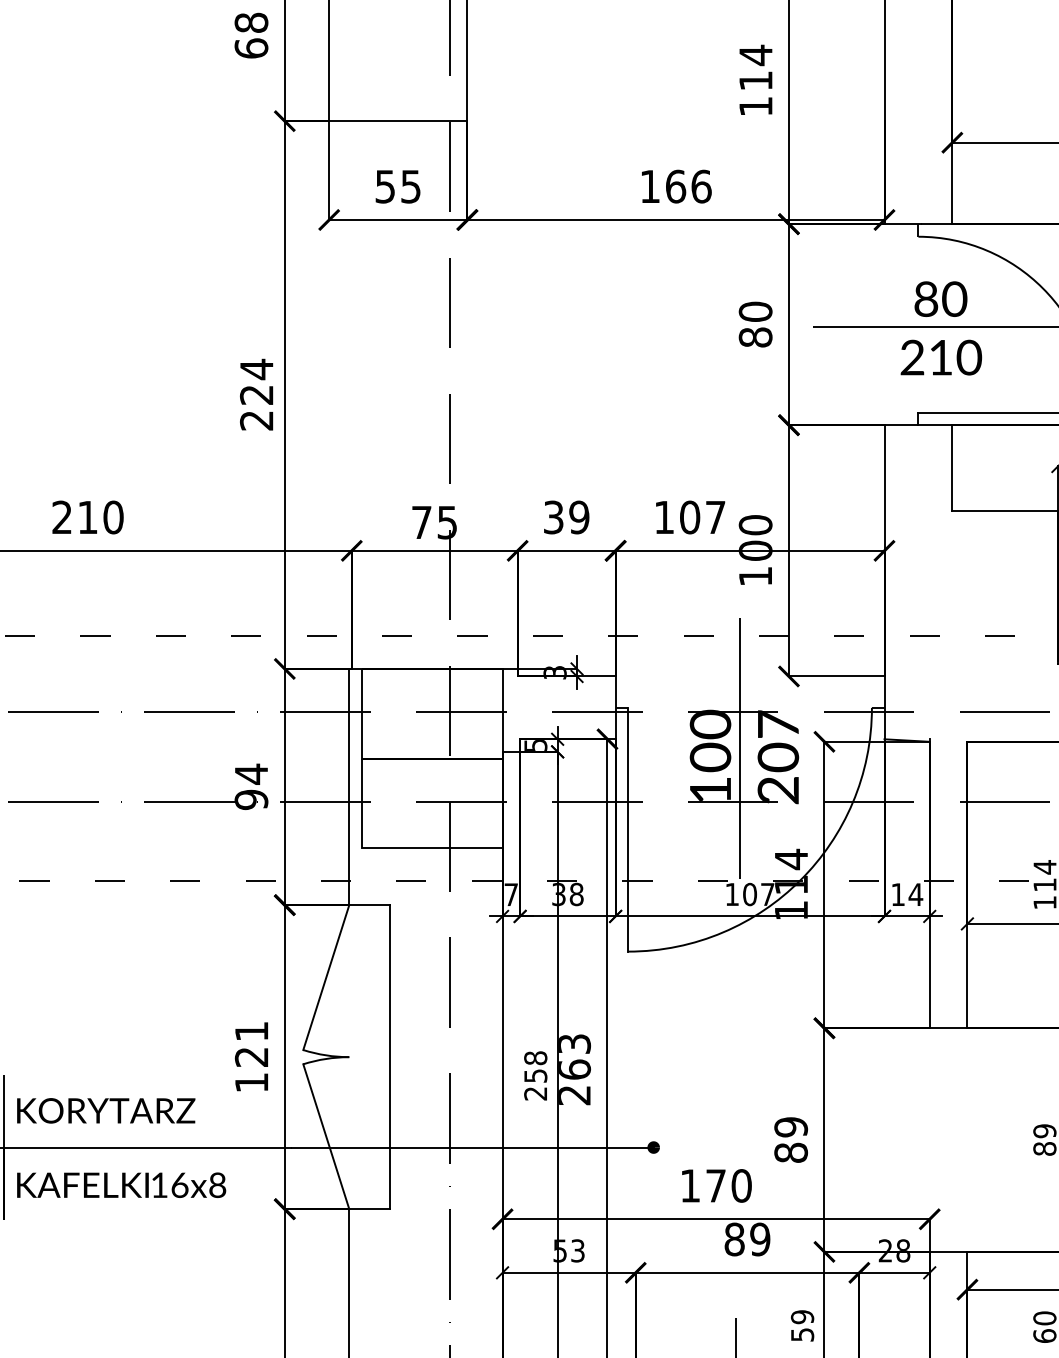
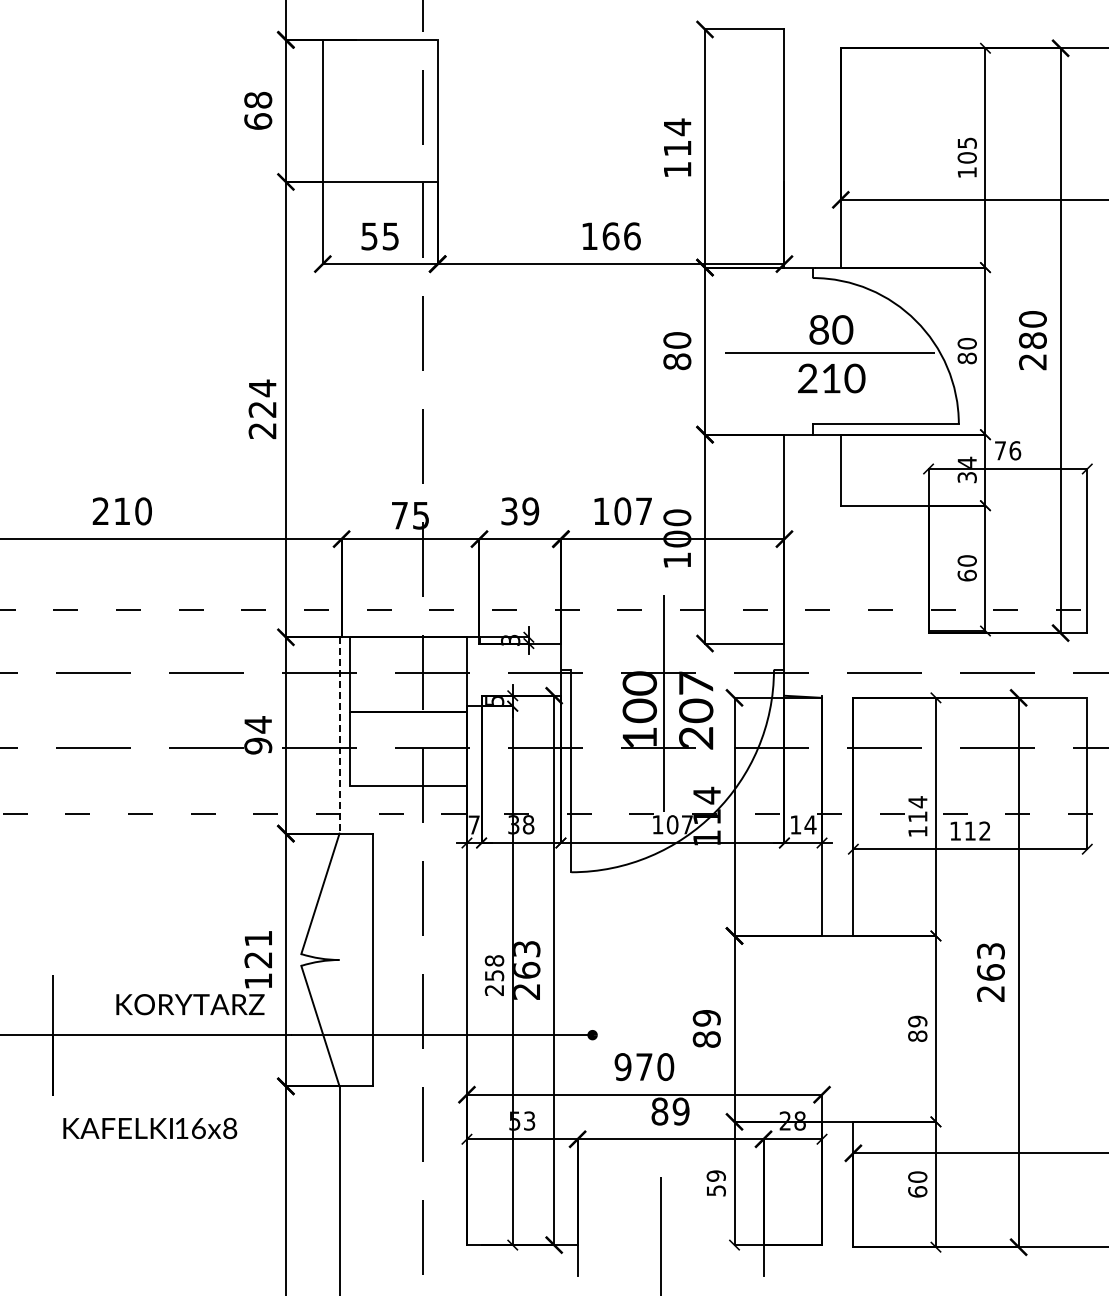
line: (349, 787) -> (339, 735), solid -> dashed
text: (106, 1110) -> (190, 1004), moved
text: (121, 1185) -> (150, 1128), moved
text: (689, 1186) -> (622, 1067), 170 -> 970

